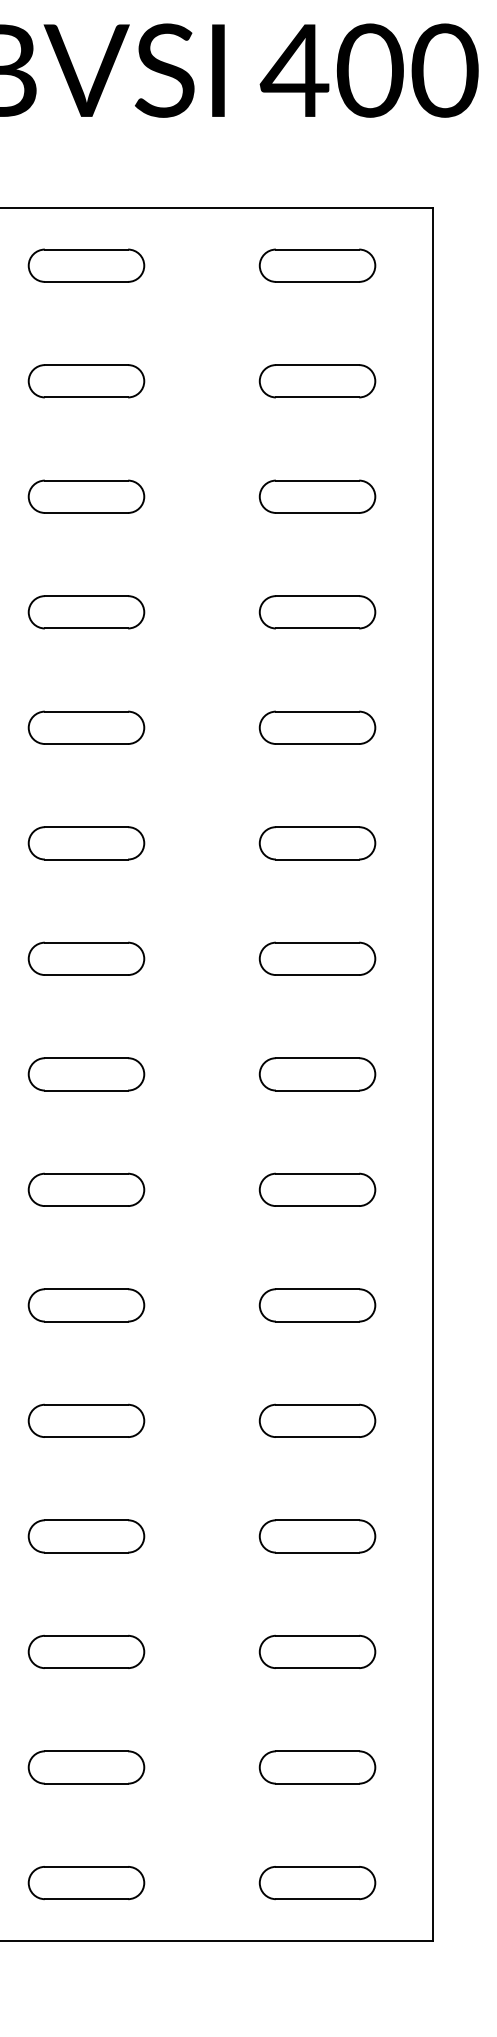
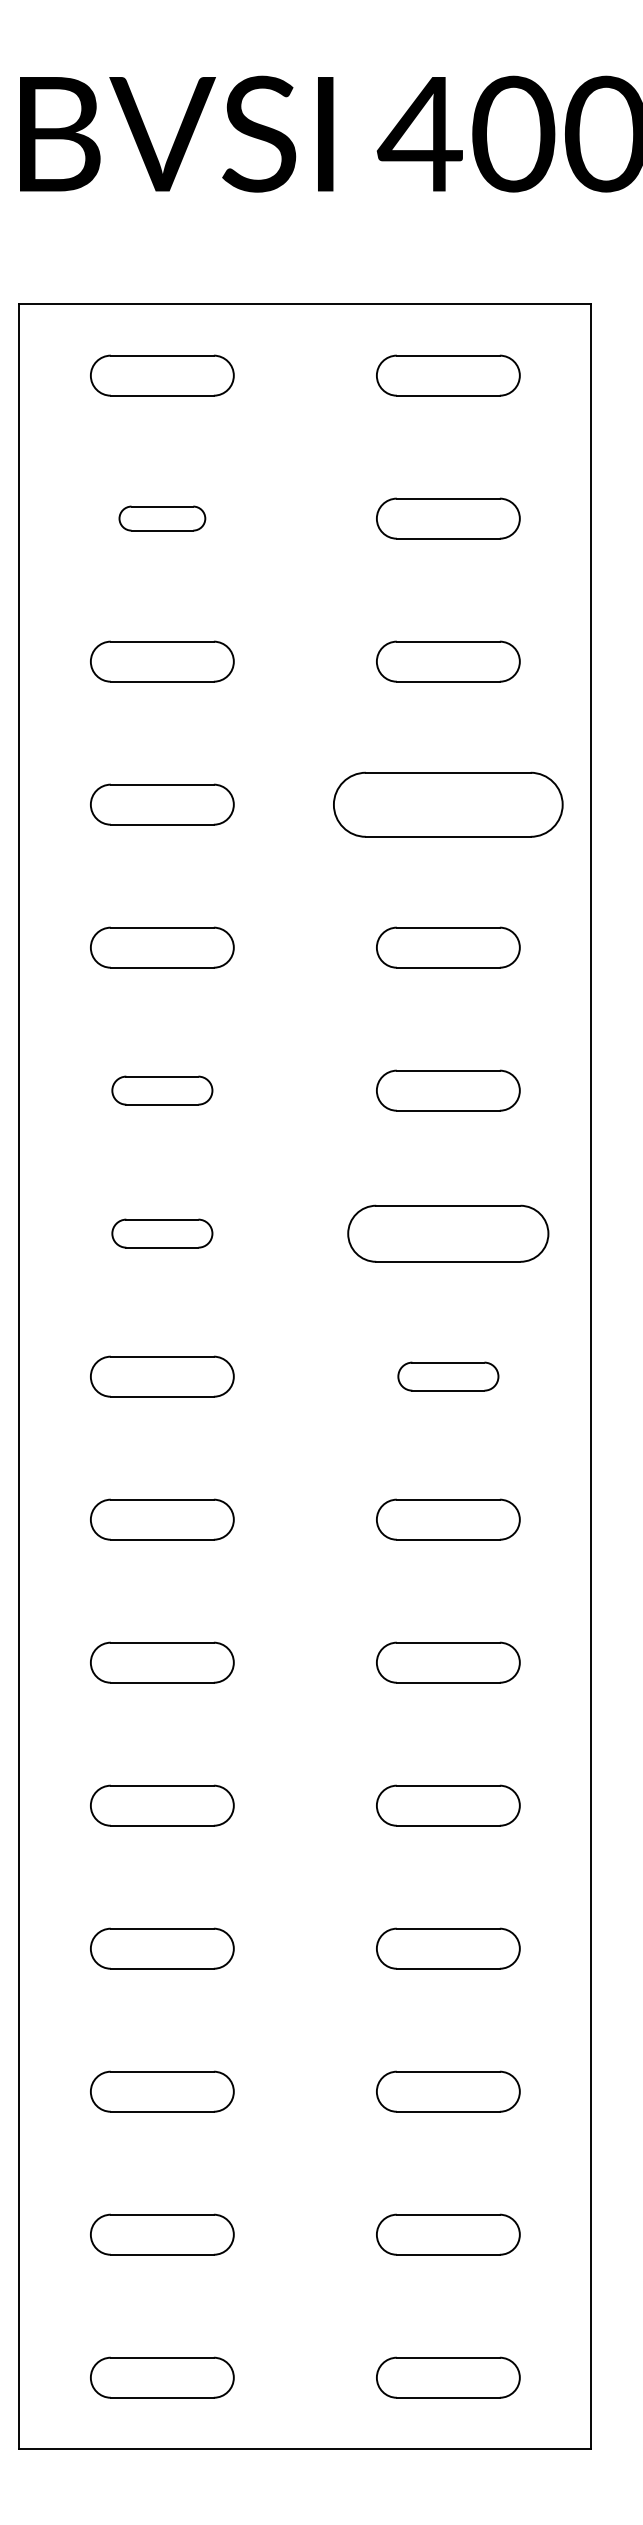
part: (86, 381) -> (162, 518), size x0.6
part: (317, 612) -> (448, 804), size x1.6
part: (86, 843) -> (162, 1090), size x0.7
part: (86, 958) -> (162, 1233), size x0.7
part: (317, 958) -> (448, 1233), size x1.4
part: (317, 1074) -> (448, 1376), size x0.7

